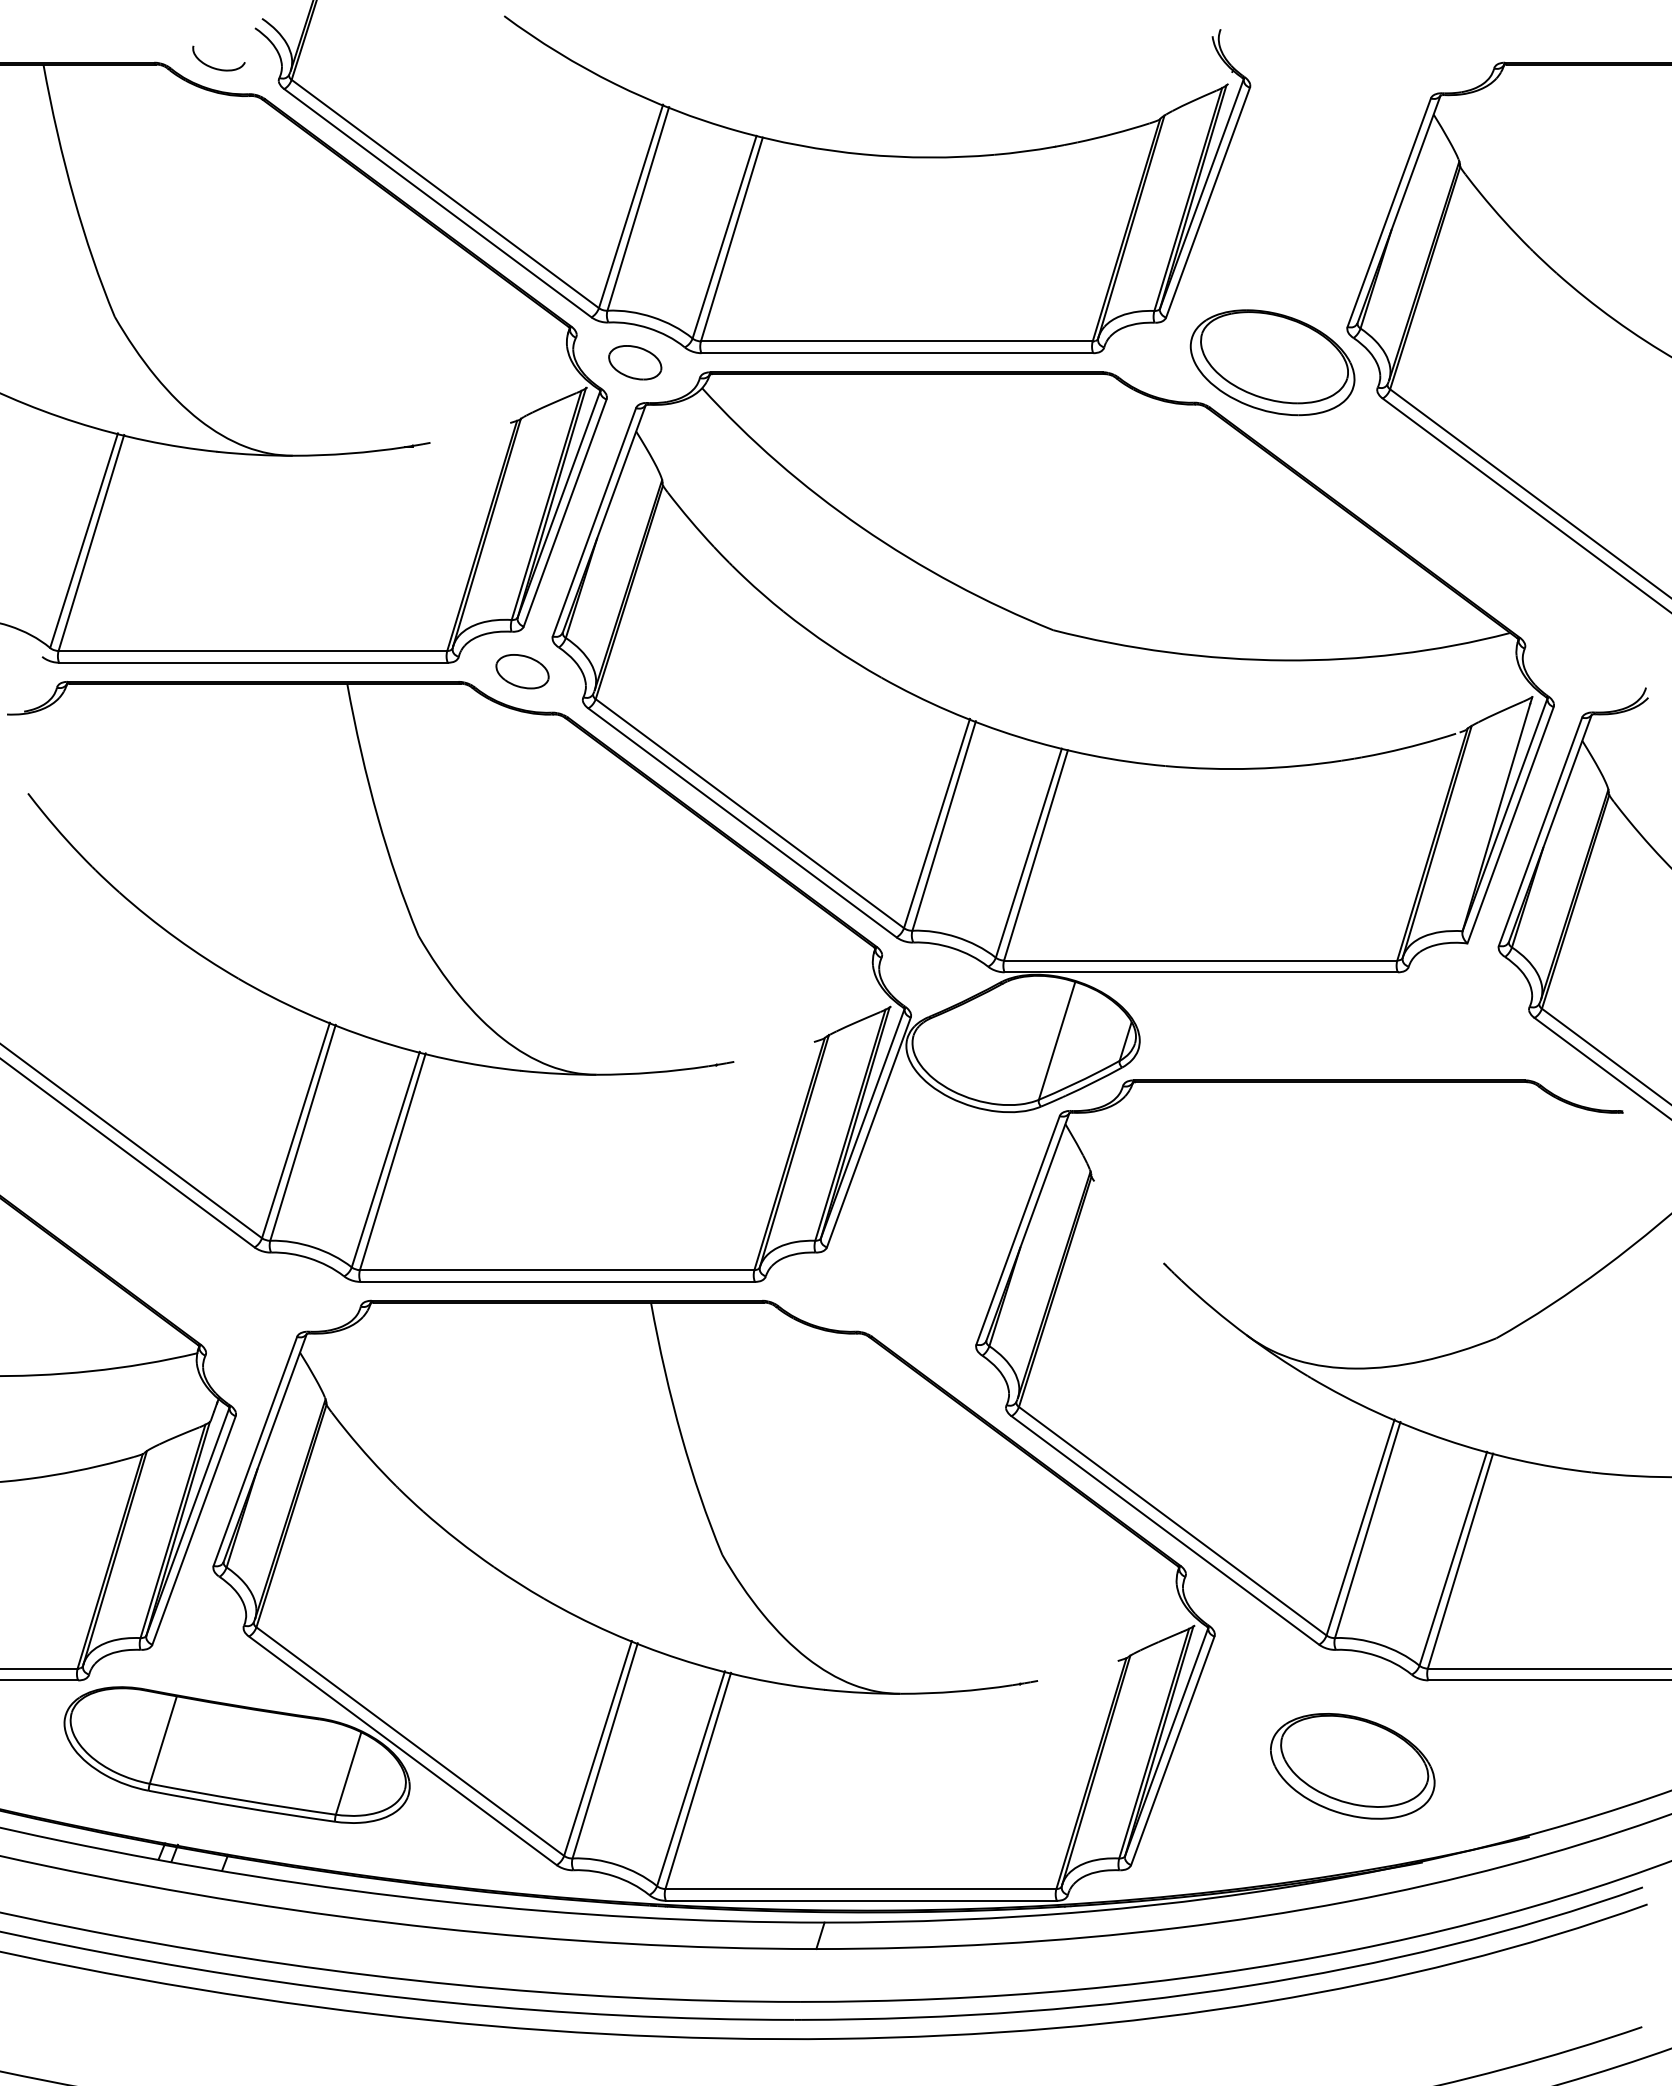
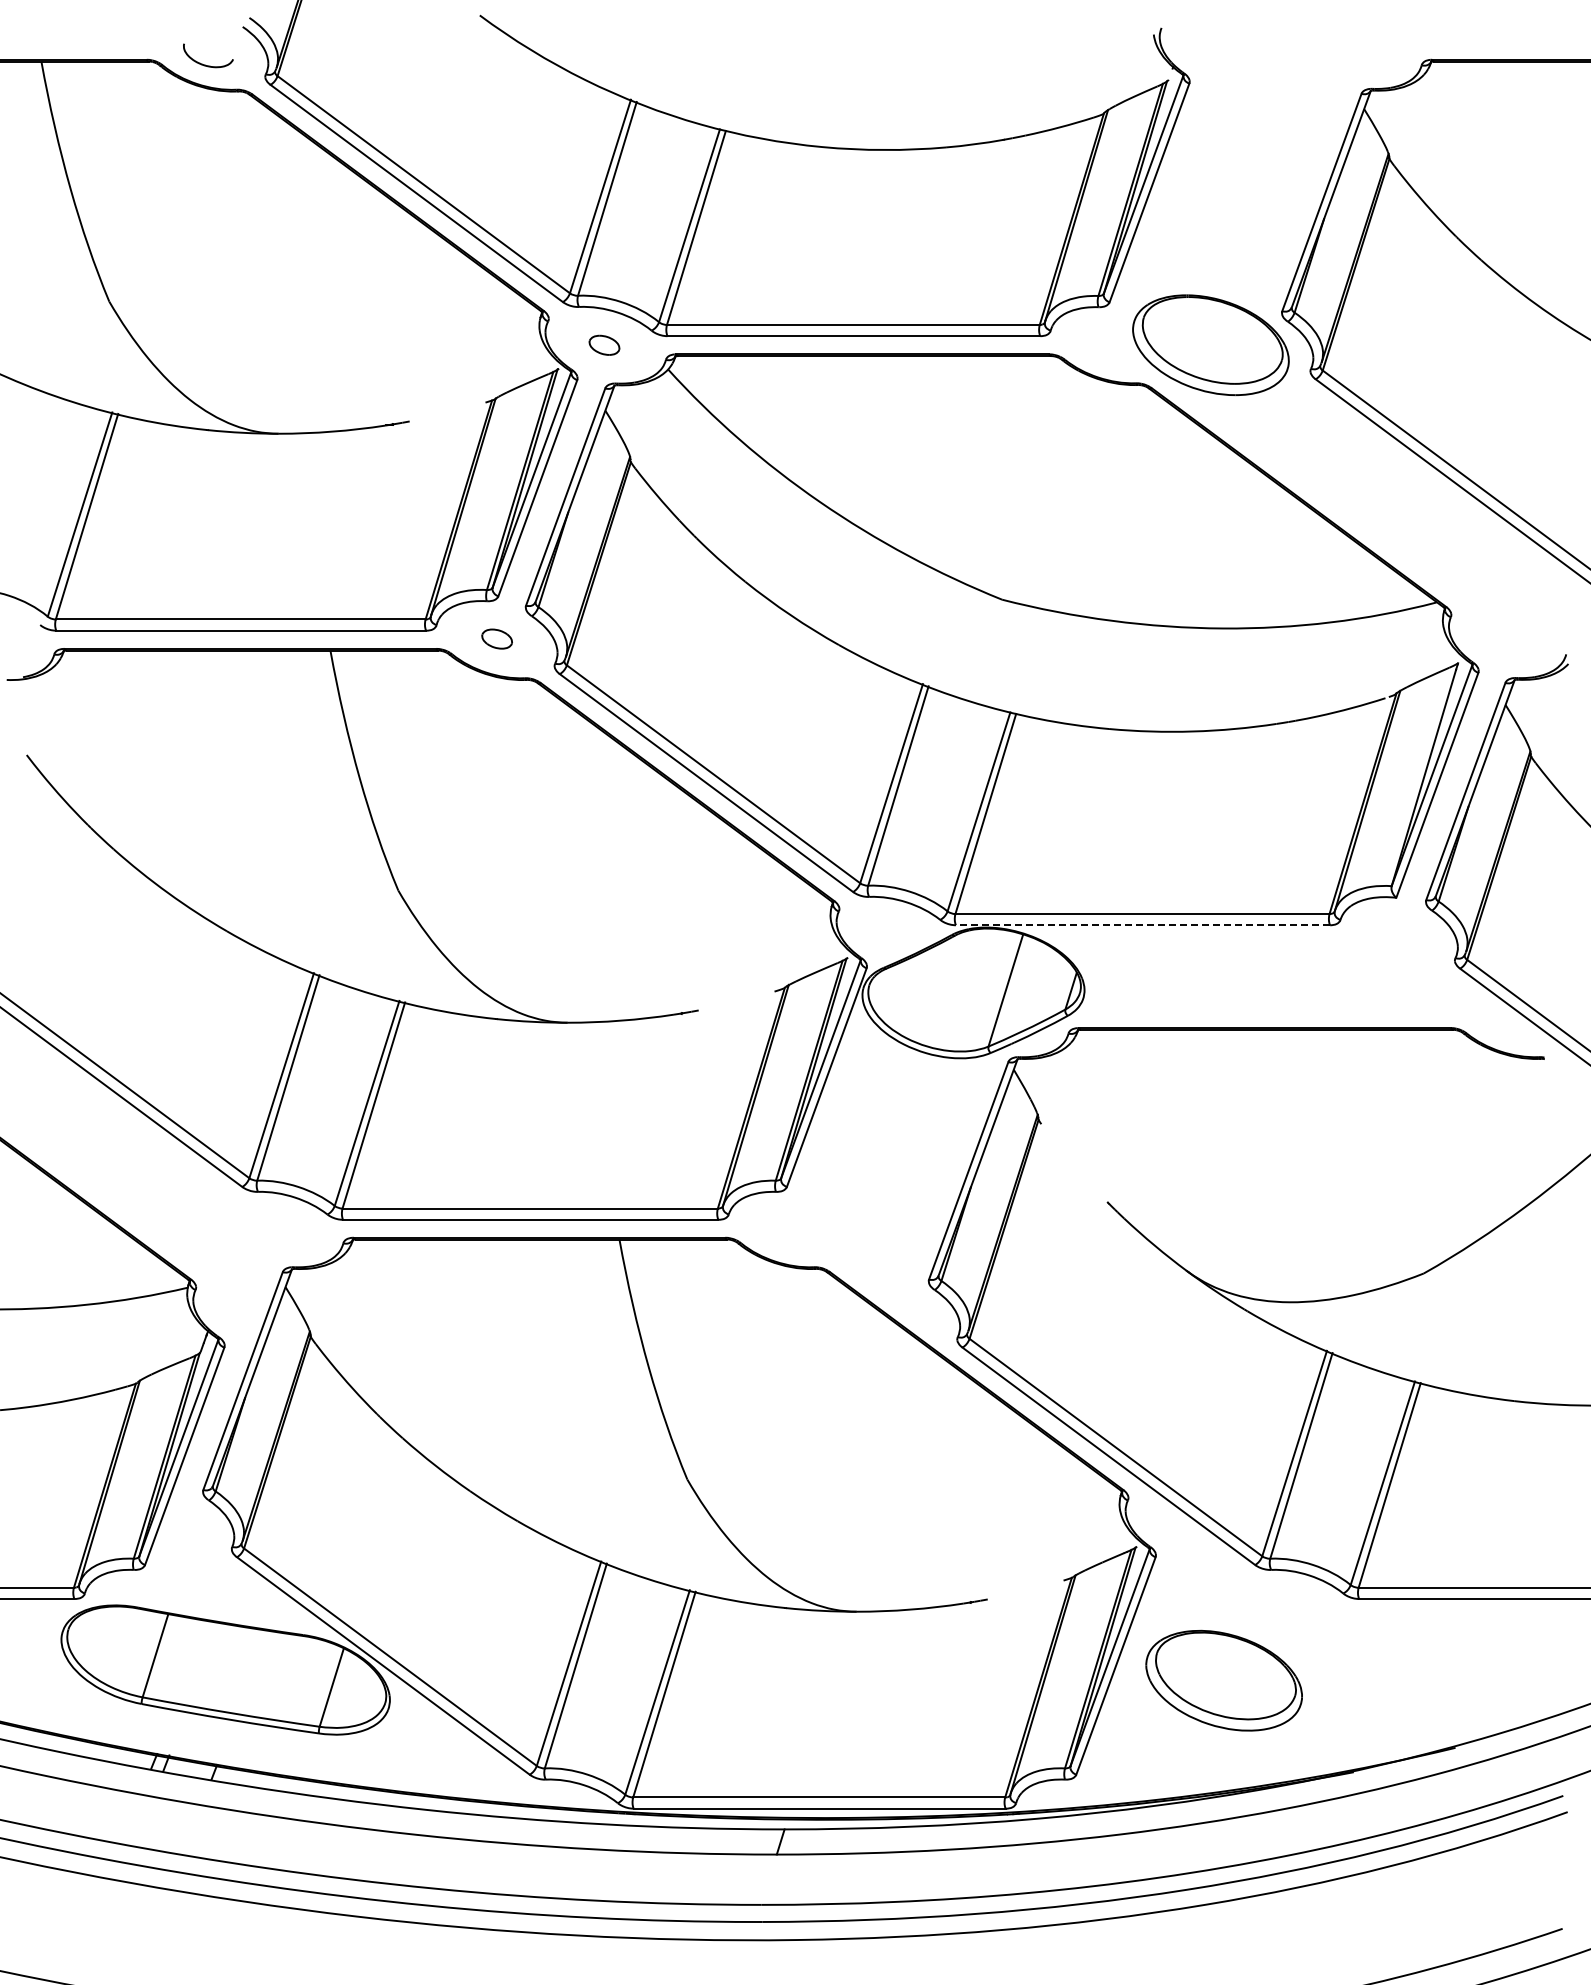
part: (635, 363) -> (604, 345), size x0.6
part: (521, 670) -> (496, 638), size x0.6
line: (1200, 972) -> (1142, 925), solid -> dashed
part: (1352, 1766) -> (1223, 1680), moved

